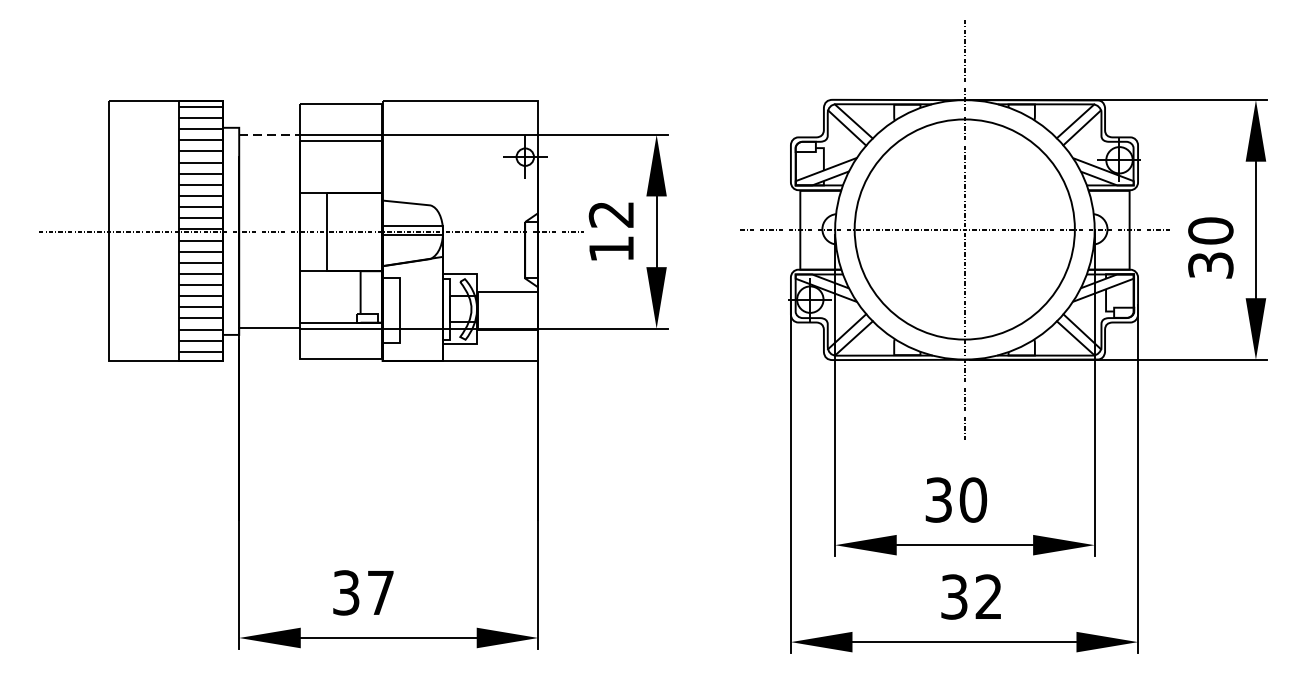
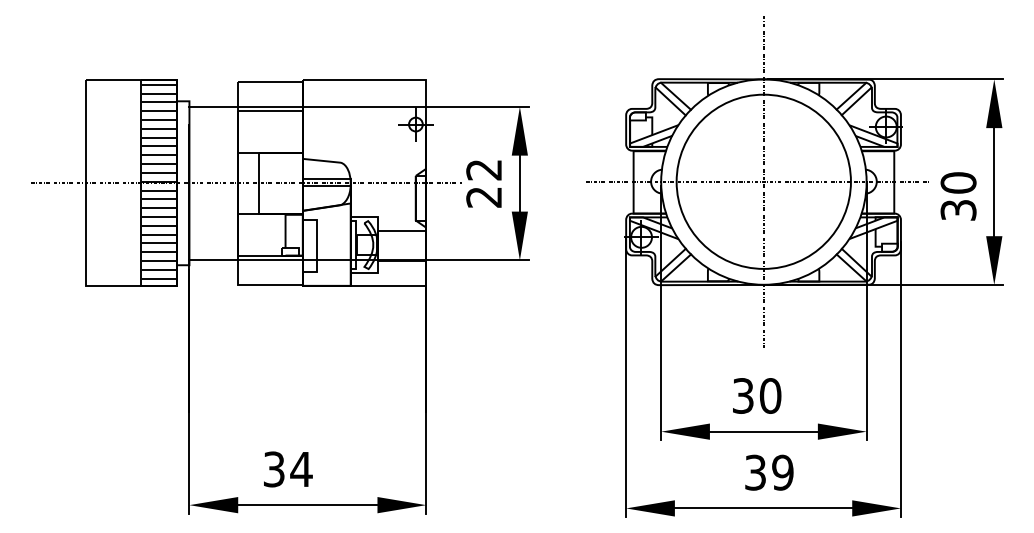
line: (270, 134) -> (214, 106), dashed -> solid
text: (610, 249) -> (483, 197), 12 -> 22
text: (380, 592) -> (301, 469), 37 -> 34
text: (988, 596) -> (782, 472), 32 -> 39

